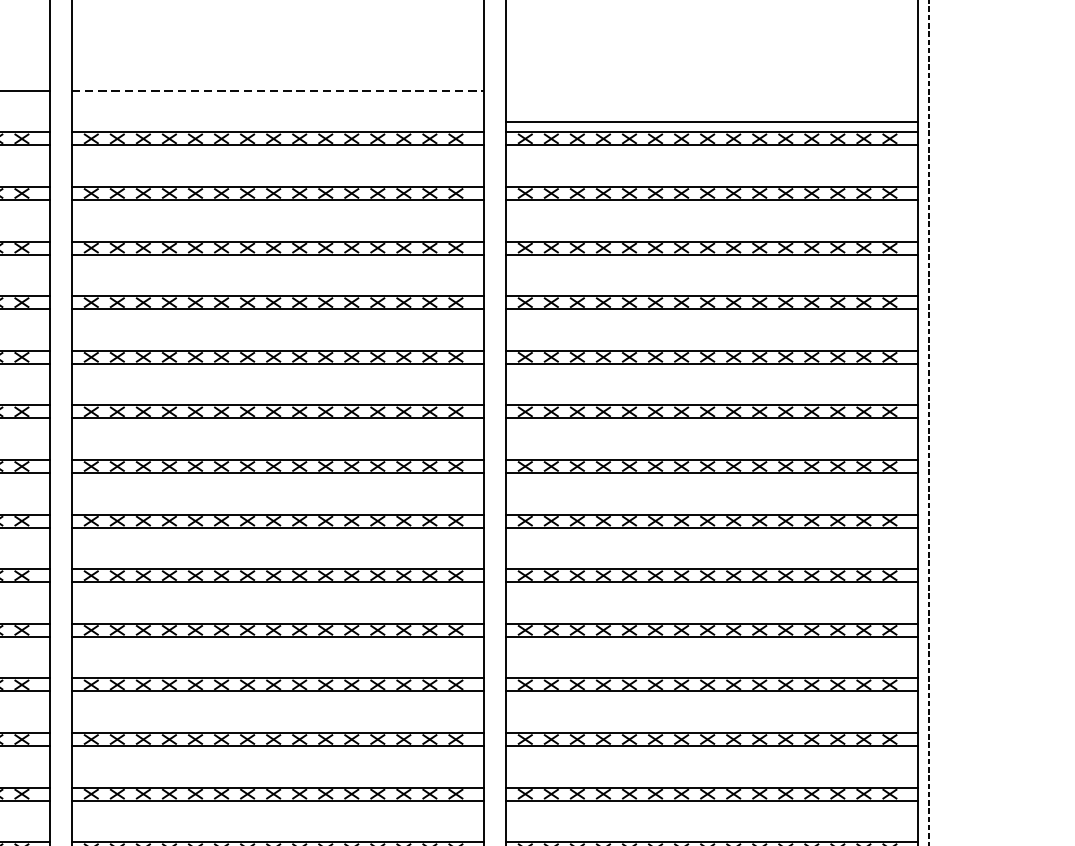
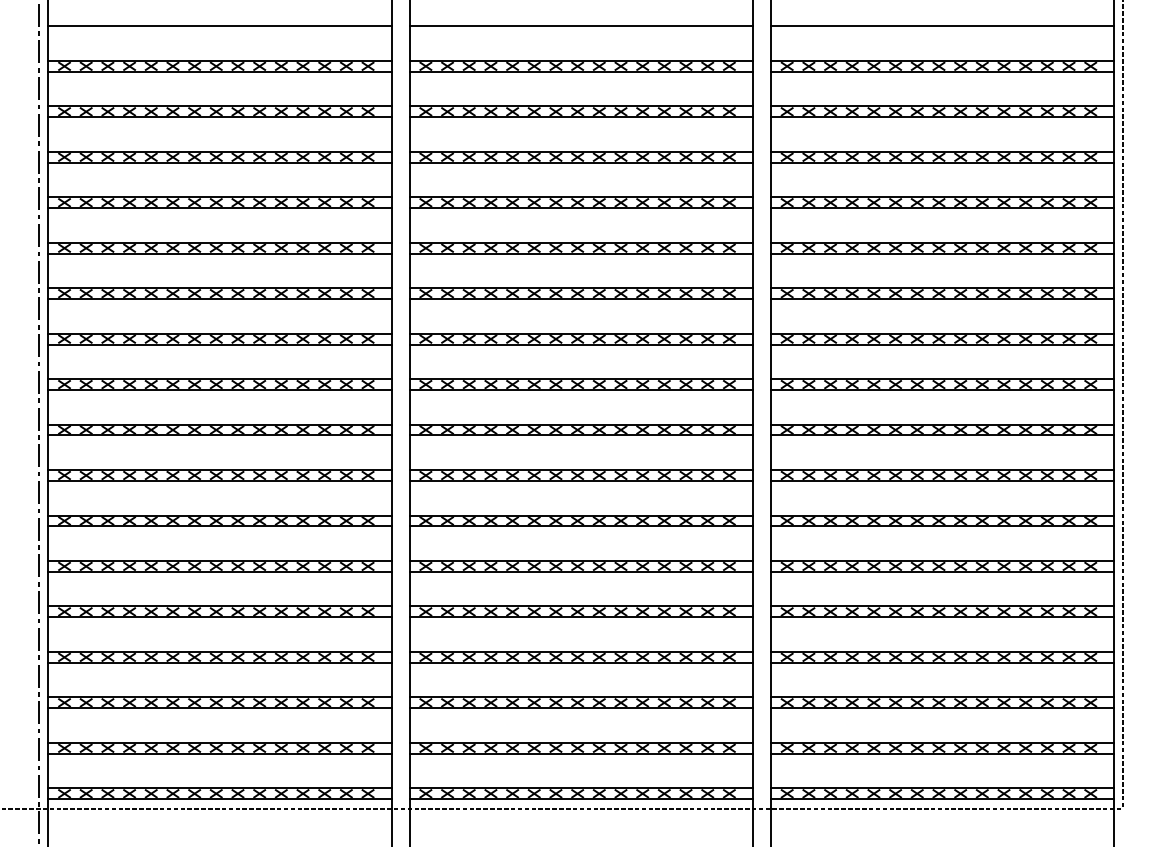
line: (278, 91) -> (581, 26), dashed -> solid
line: (711, 122) -> (942, 26), moved

